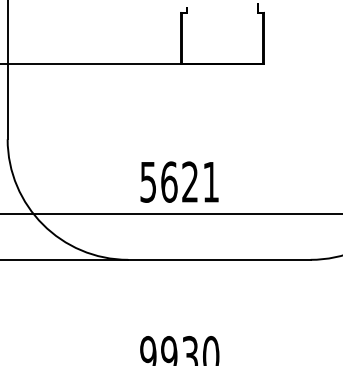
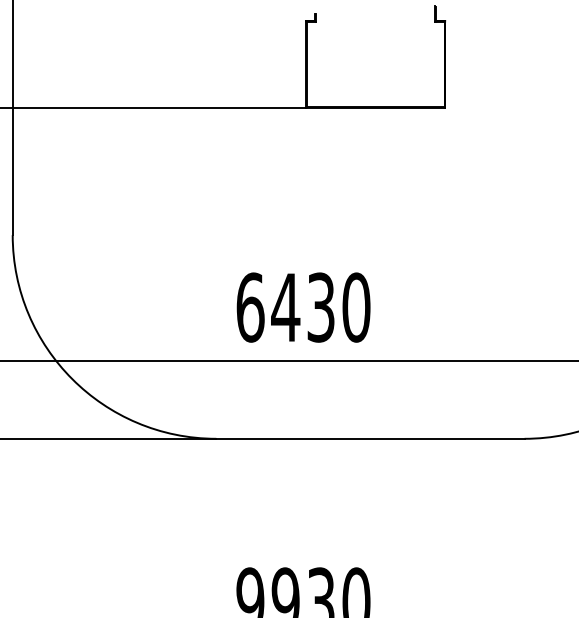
text: (179, 181) -> (303, 306), 5621 -> 6430

